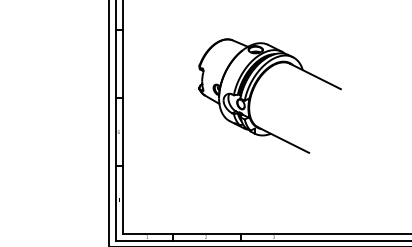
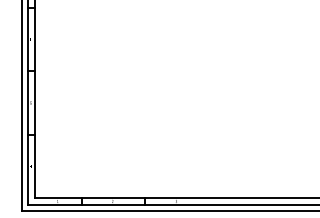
part: (255, 87) -> (159, 61), removed

